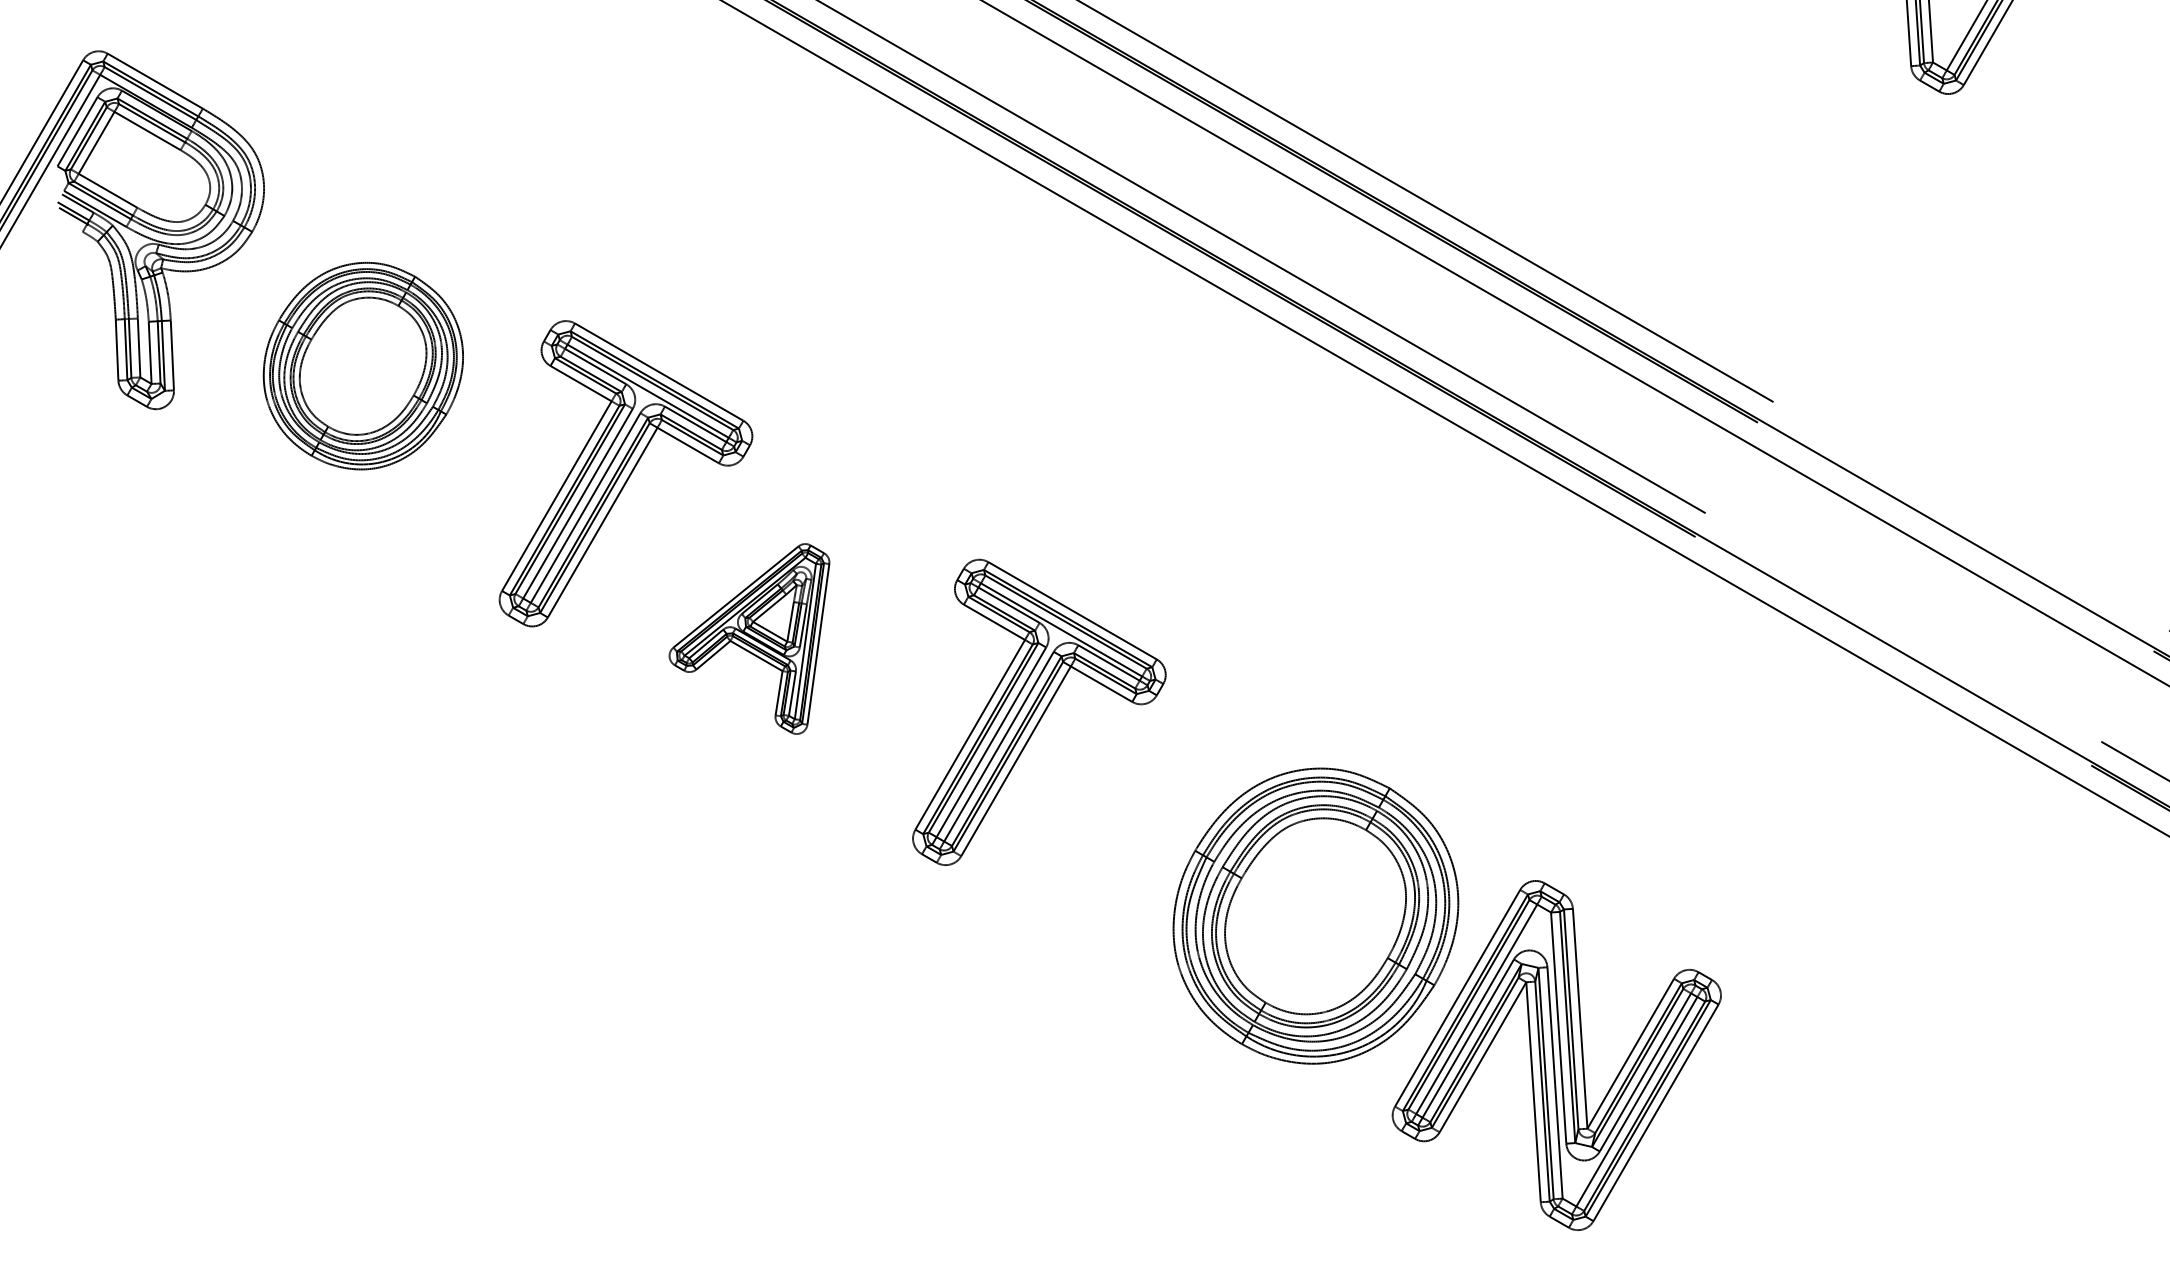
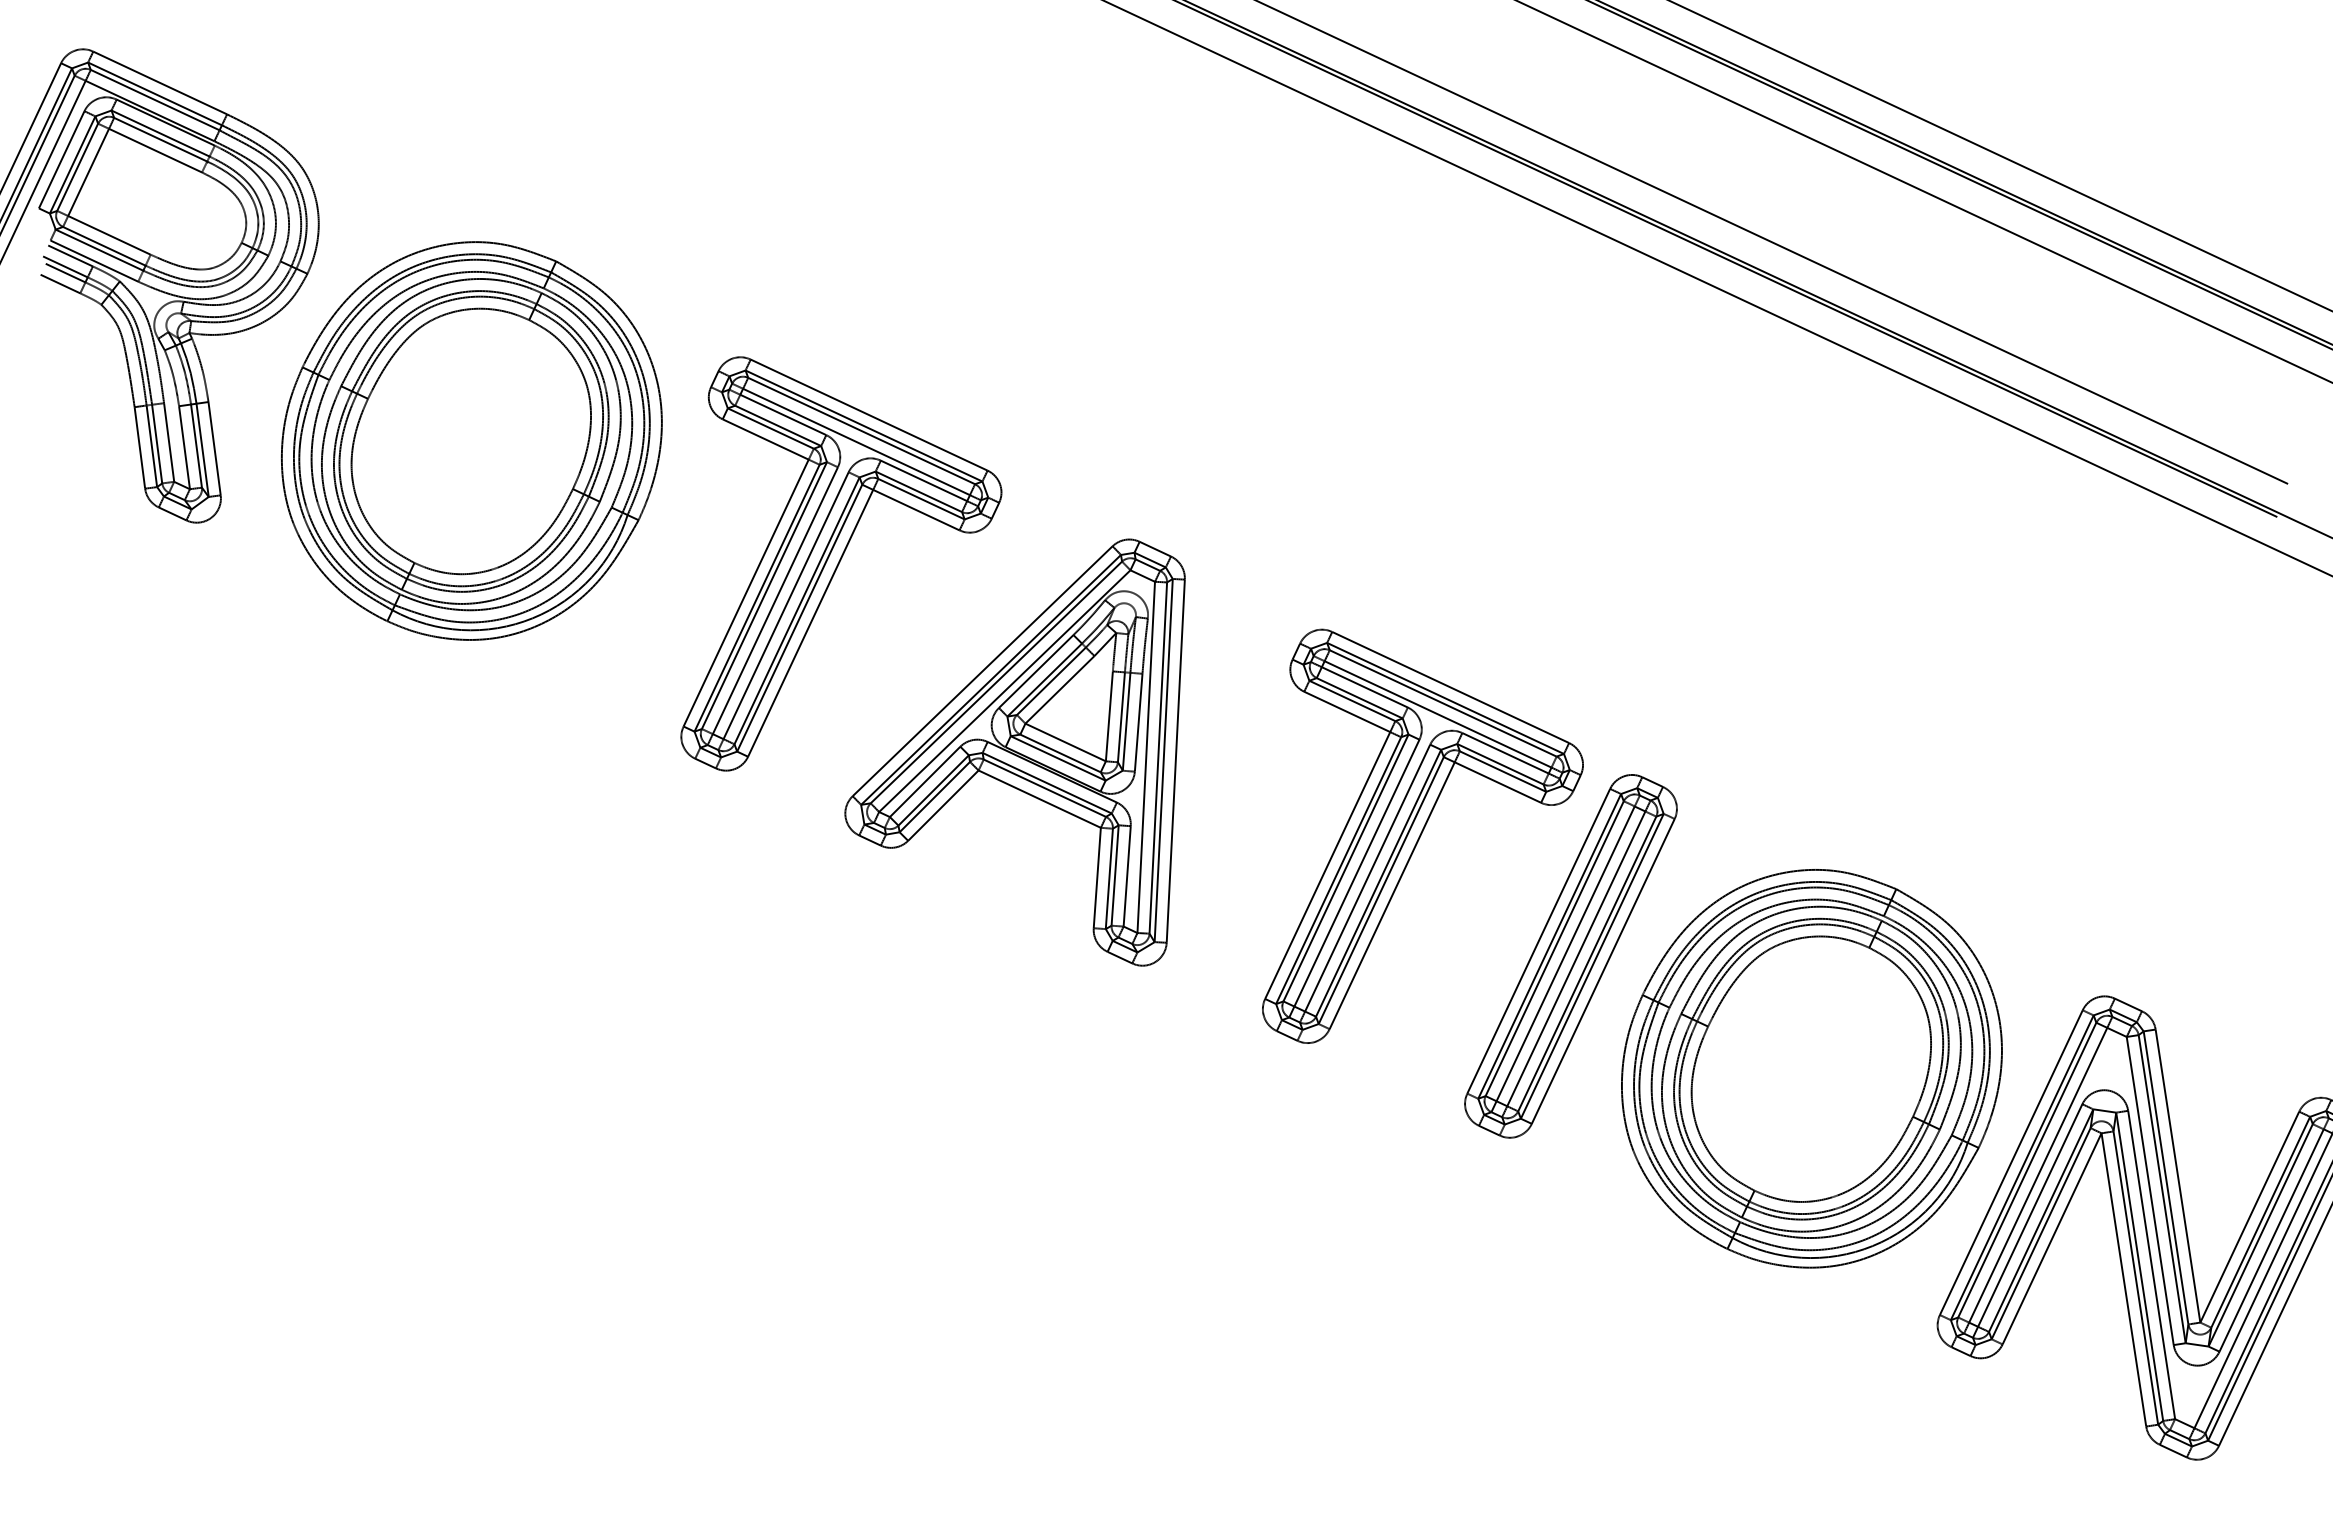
line: (68, 223) -> (60, 283), added
part: (363, 365) -> (471, 440), size x1.43
part: (749, 638) -> (1020, 761), size x1.67
part: (1144, 817) -> (1570, 956), added

